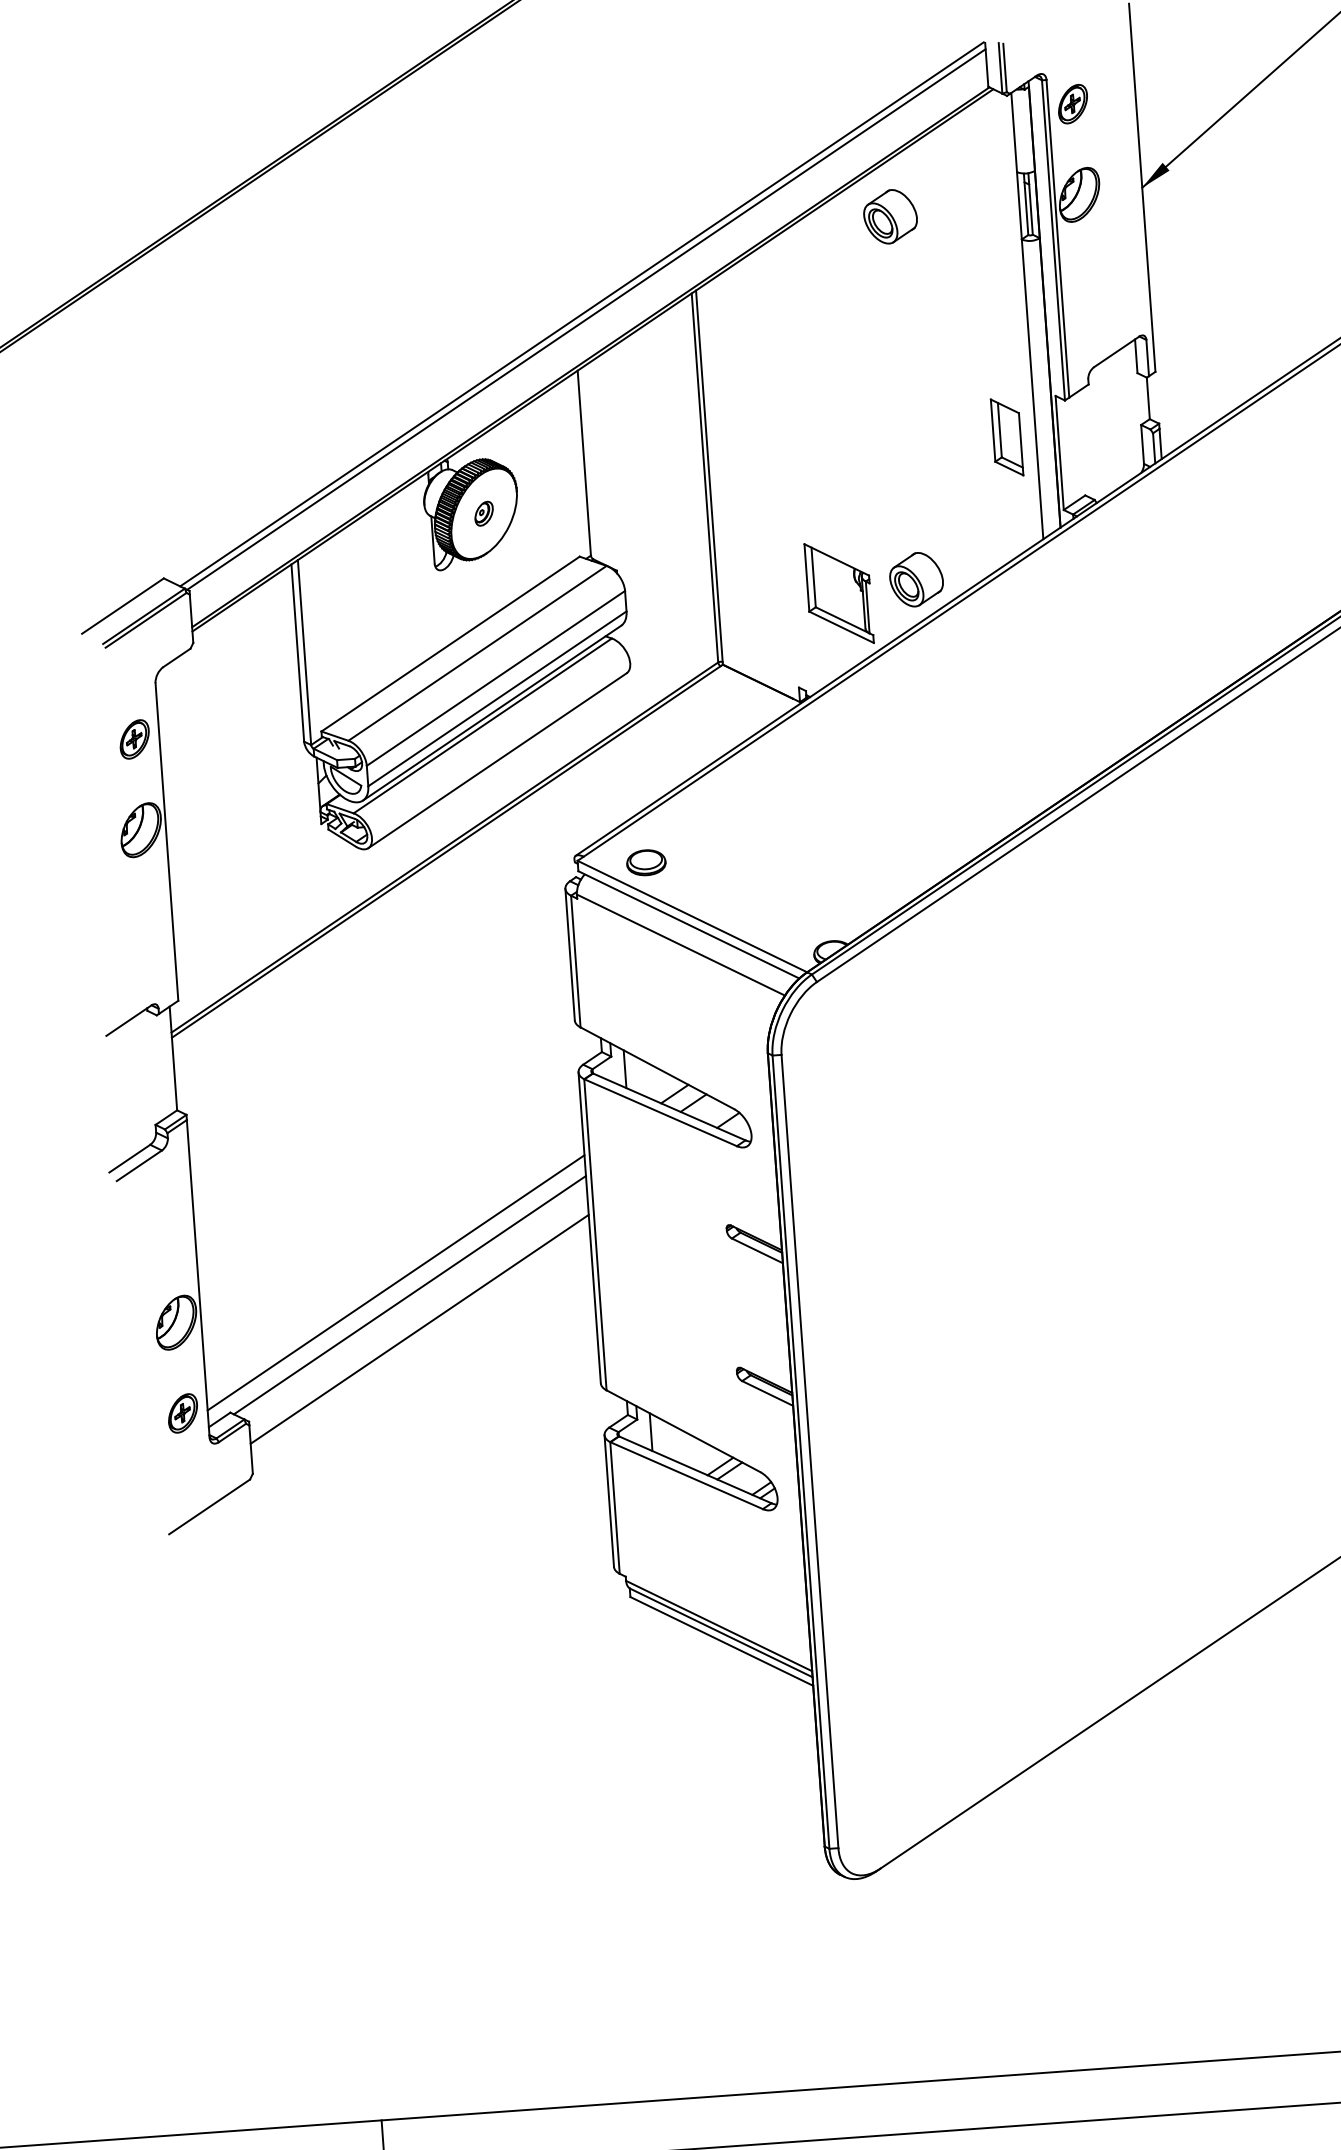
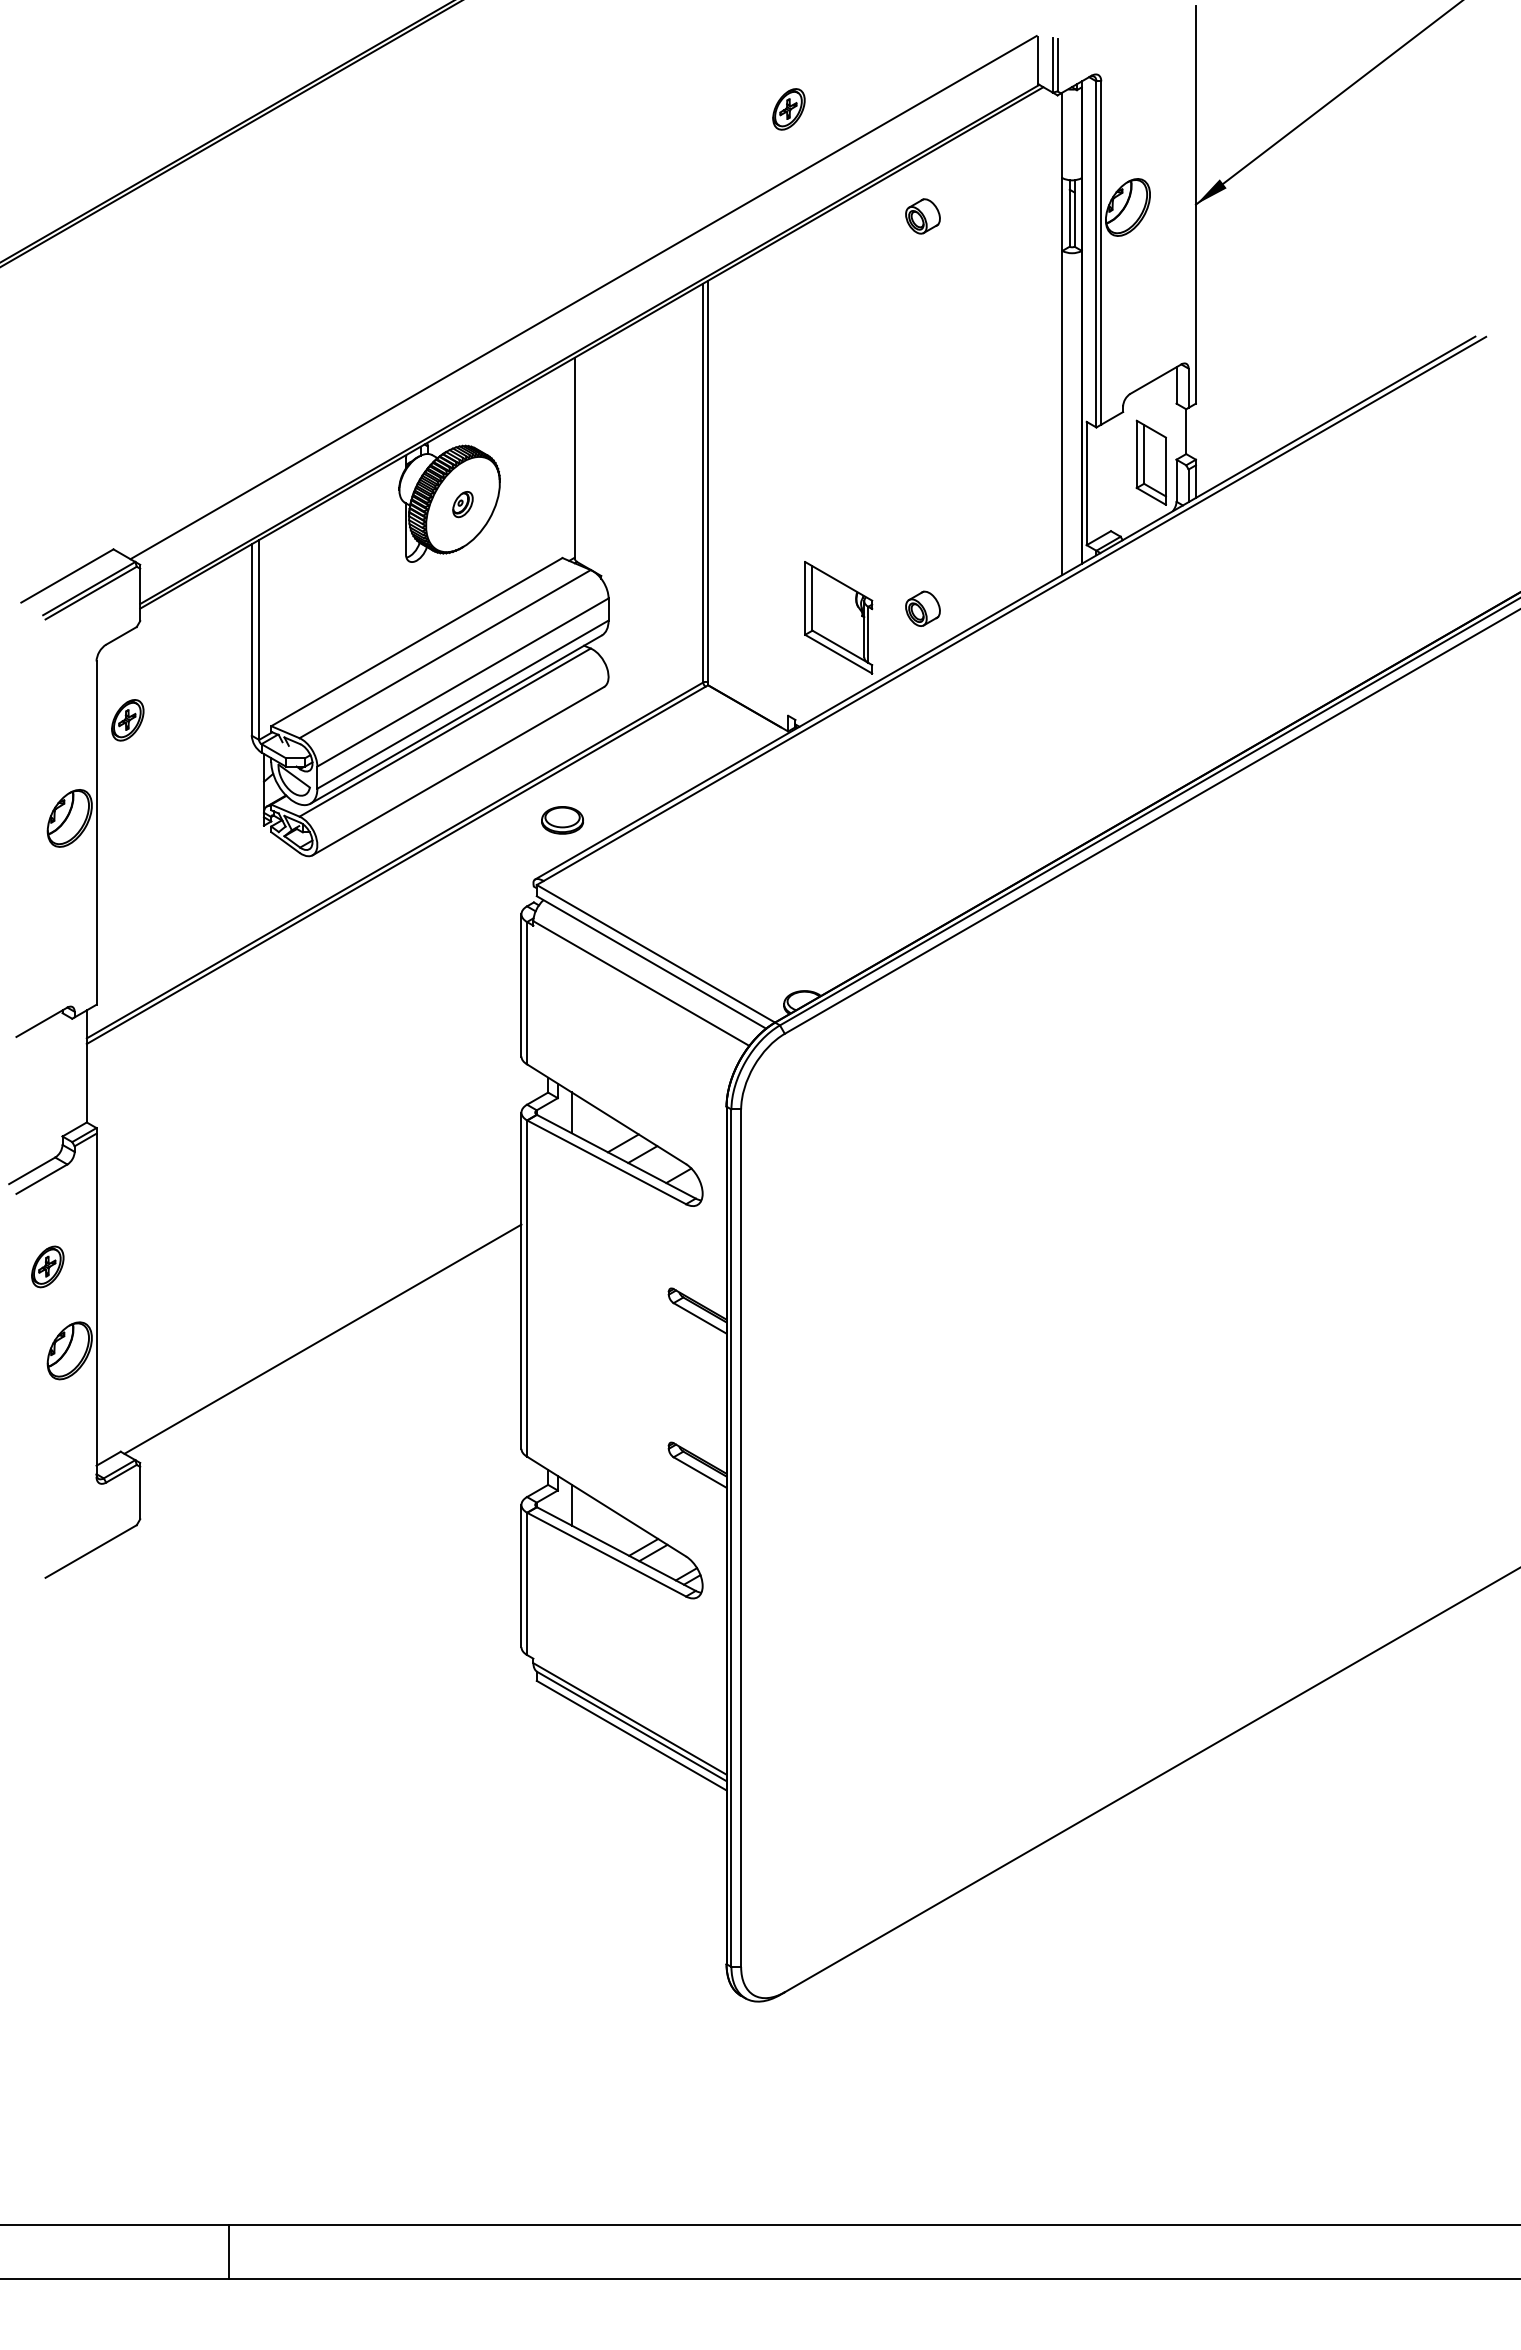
part: (1072, 104) -> (788, 109), moved
part: (890, 216) -> (922, 216), size x0.6
line: (585, 319) -> (587, 303), removed
part: (1006, 437) -> (1150, 462), moved
part: (916, 579) -> (922, 608), size x0.6
part: (134, 739) -> (127, 720), moved
part: (646, 862) -> (562, 820), moved
line: (395, 1282) -> (308, 1324), removed
line: (419, 1329) -> (330, 1376), removed
part: (182, 1413) -> (47, 1266), moved

